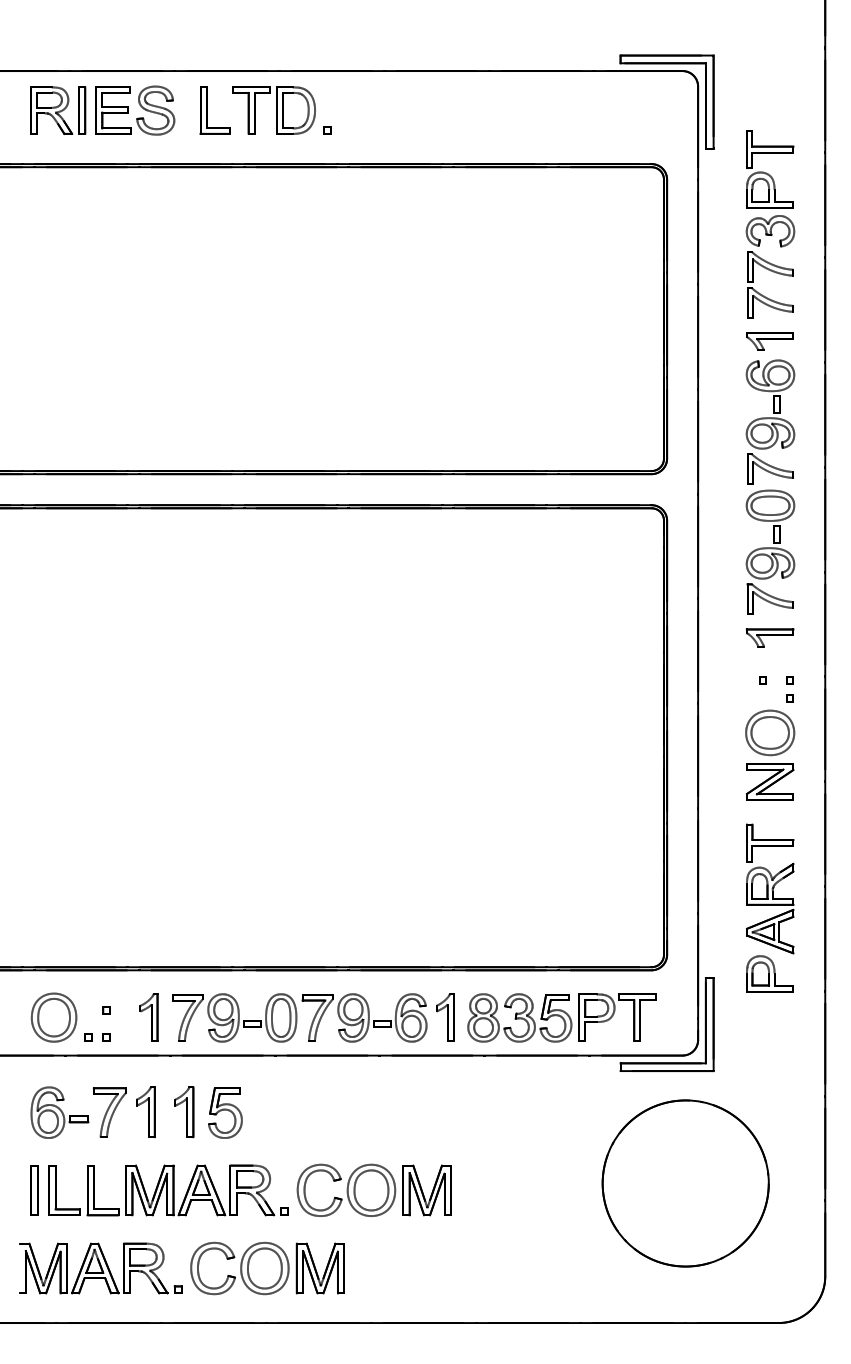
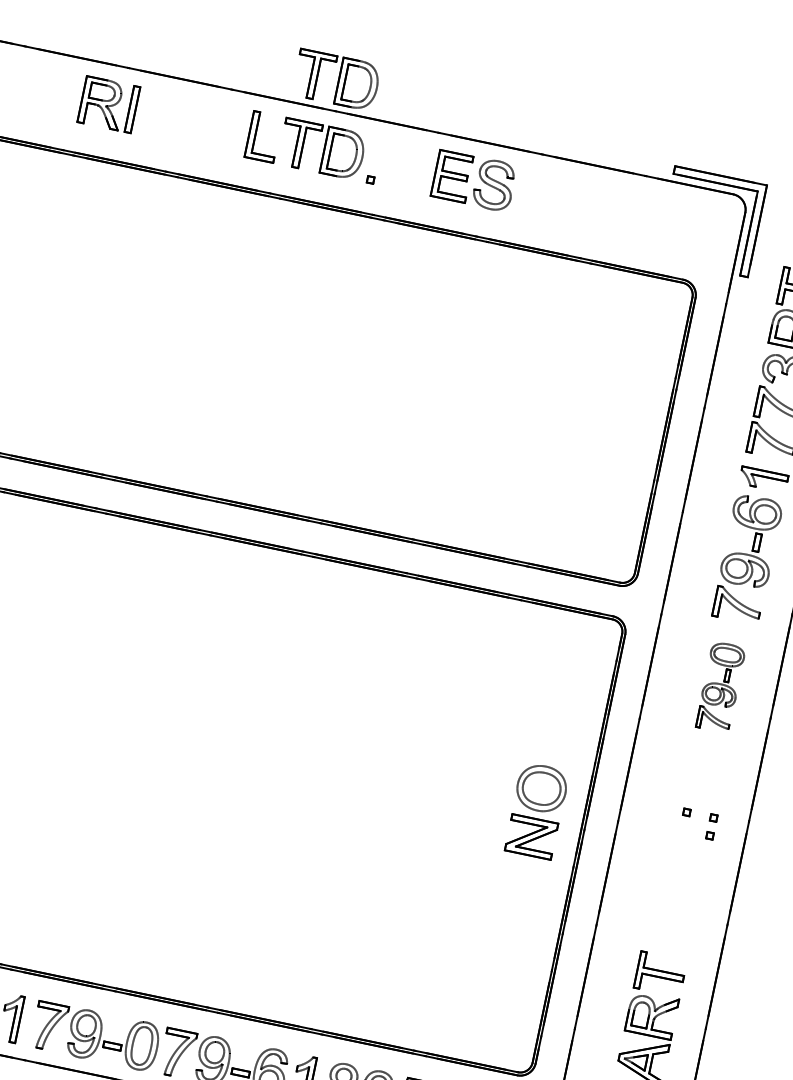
part: (273, 40) -> (335, 79), added
part: (139, 105) -> (479, 176), moved
part: (770, 551) -> (720, 686), size x0.7
part: (769, 637) -> (702, 771), removed
part: (770, 754) -> (537, 809), moved

